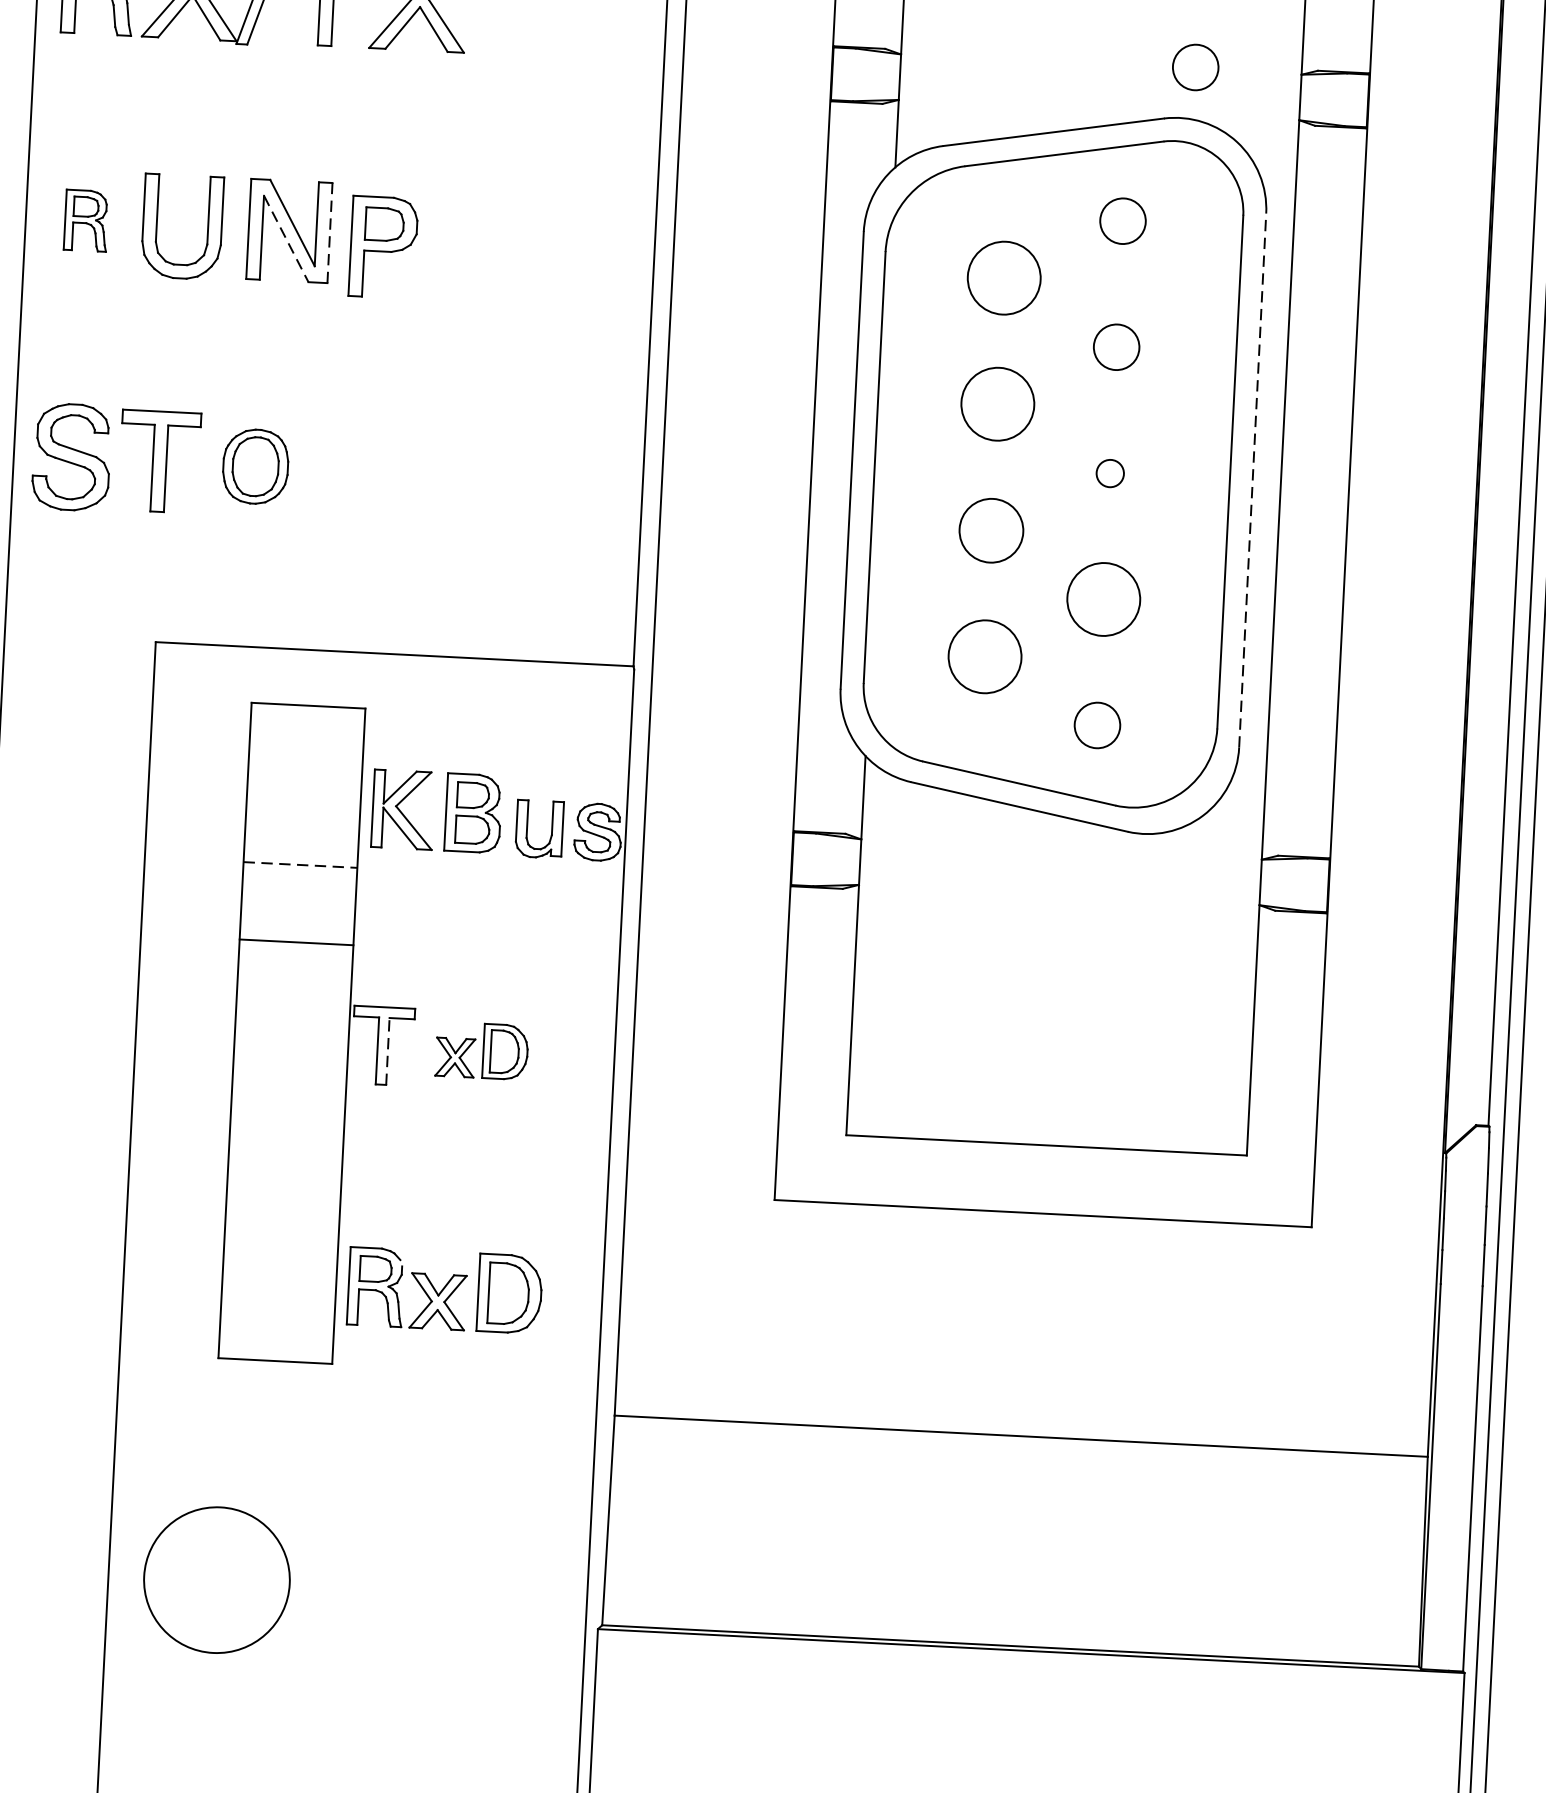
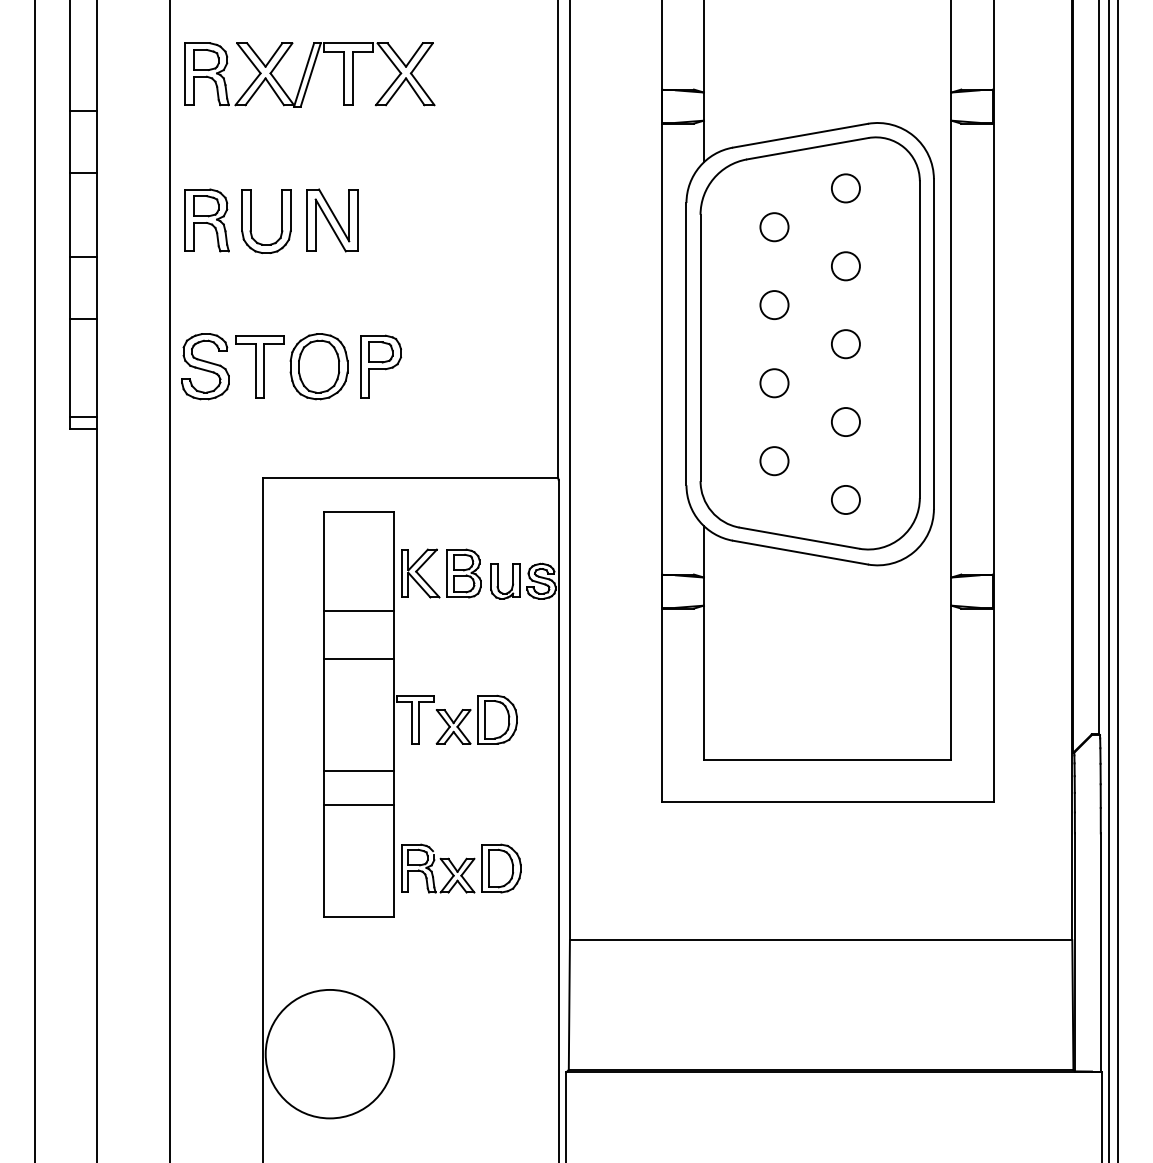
circle: (1195, 67) -> (885, 91), removed
part: (85, 220) -> (206, 220), size x1.67
line: (329, 233) -> (357, 220), dashed -> solid
line: (285, 239) -> (330, 225), dashed -> solid
part: (382, 247) -> (380, 366), moved
circle: (1004, 278) -> (774, 227), size x0.62
circle: (997, 404) -> (774, 305), size x0.62
part: (254, 466) -> (318, 366), size x1.43
circle: (1109, 473) -> (845, 344), size x1.67
line: (1251, 481) -> (933, 344), dashed -> solid
circle: (991, 531) -> (774, 383), size x0.71
circle: (1103, 598) -> (845, 421), size x0.62
circle: (985, 657) -> (774, 461), size x0.62
line: (301, 864) -> (359, 610), dashed -> solid
part: (481, 1050) -> (476, 719), size x1.43
line: (387, 1052) -> (418, 723), dashed -> solid
line: (286, 1125) -> (358, 771), added
line: (283, 1178) -> (358, 804), added
circle: (216, 1579) -> (329, 1053), size x1.43

